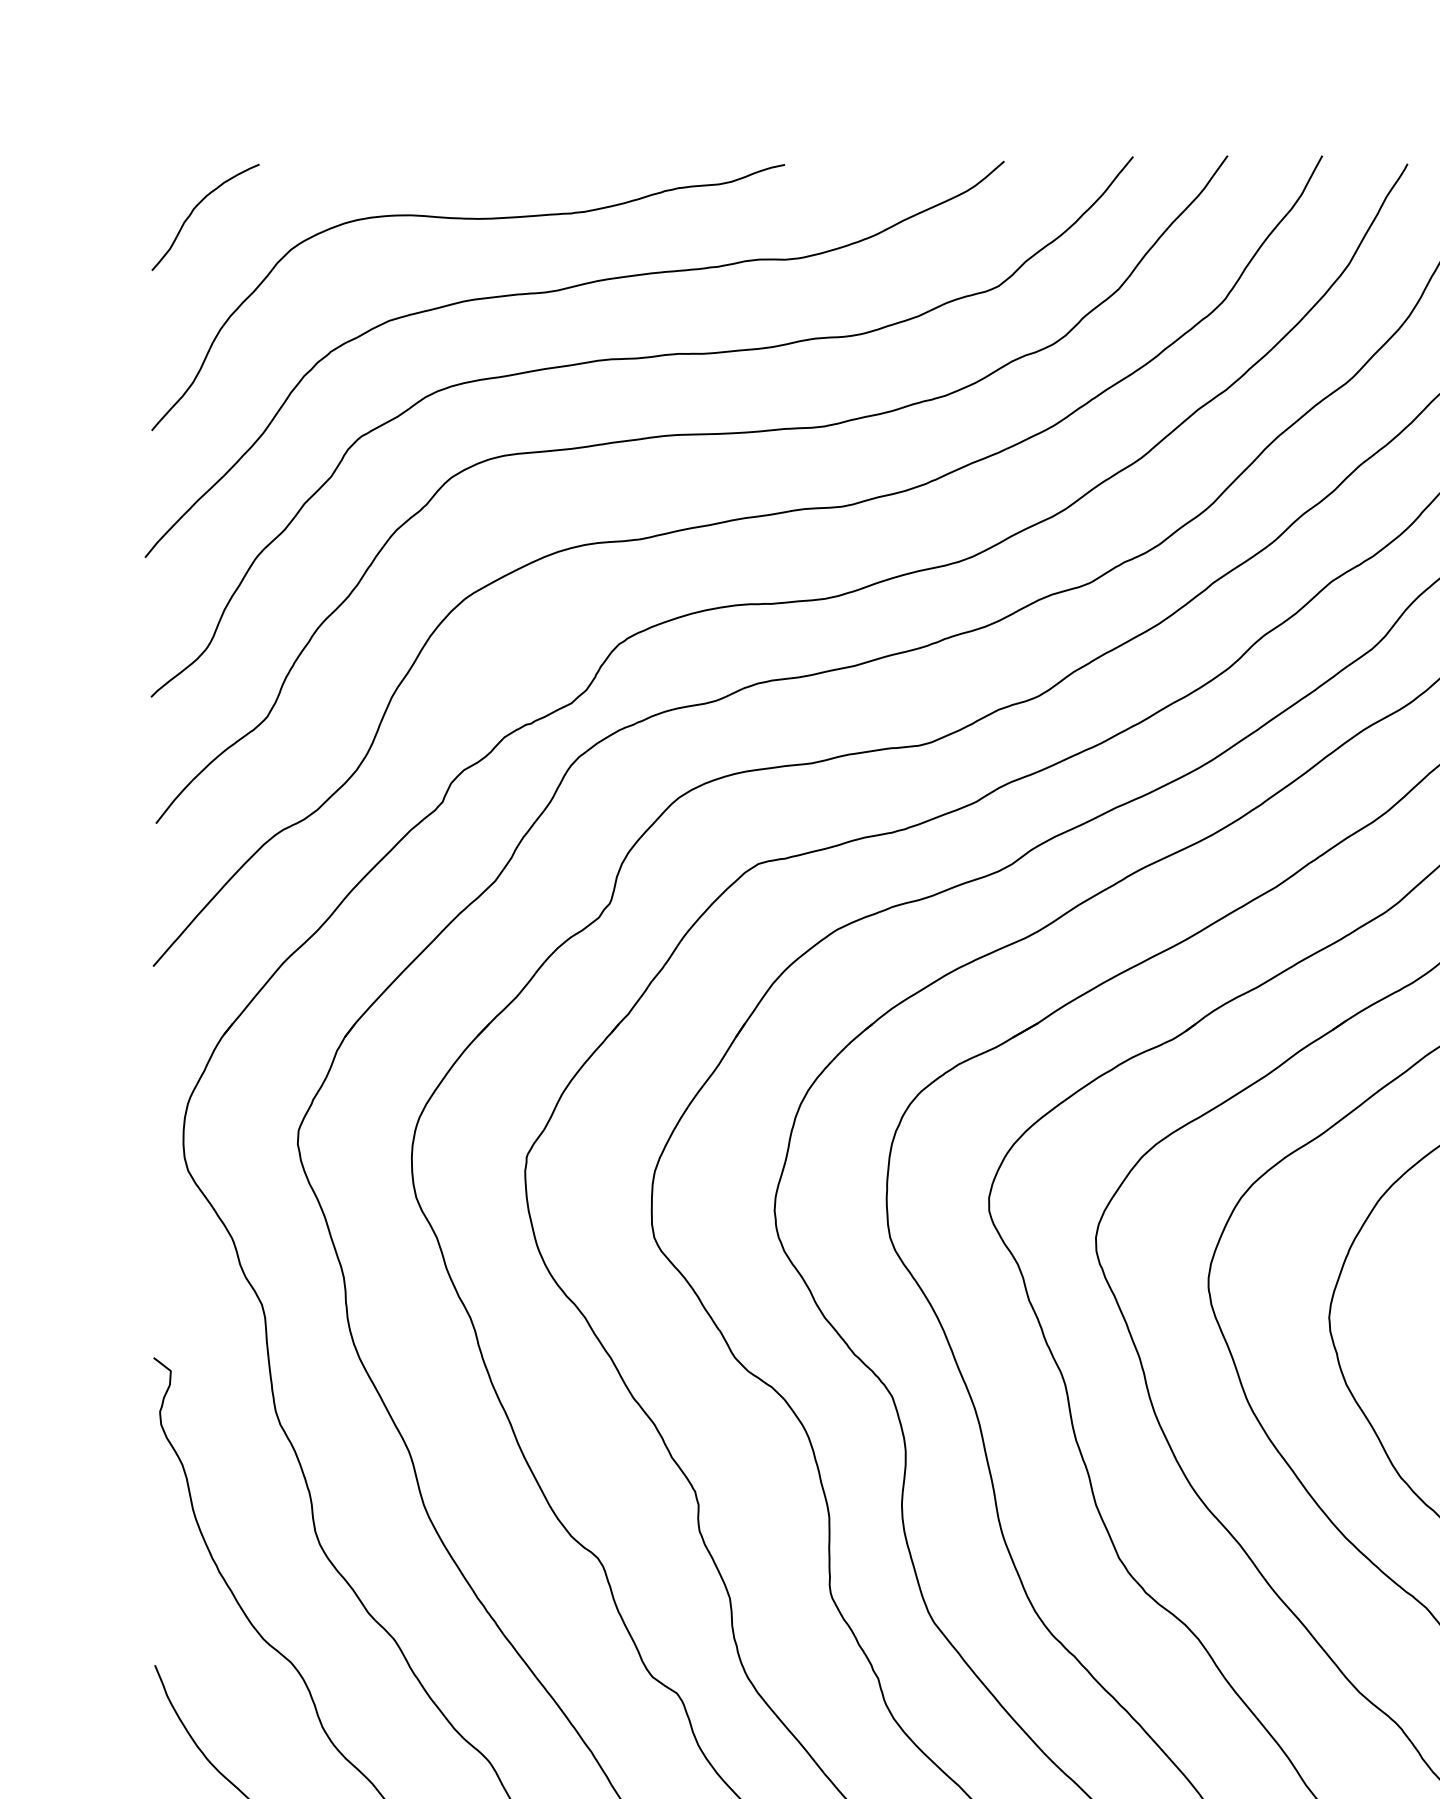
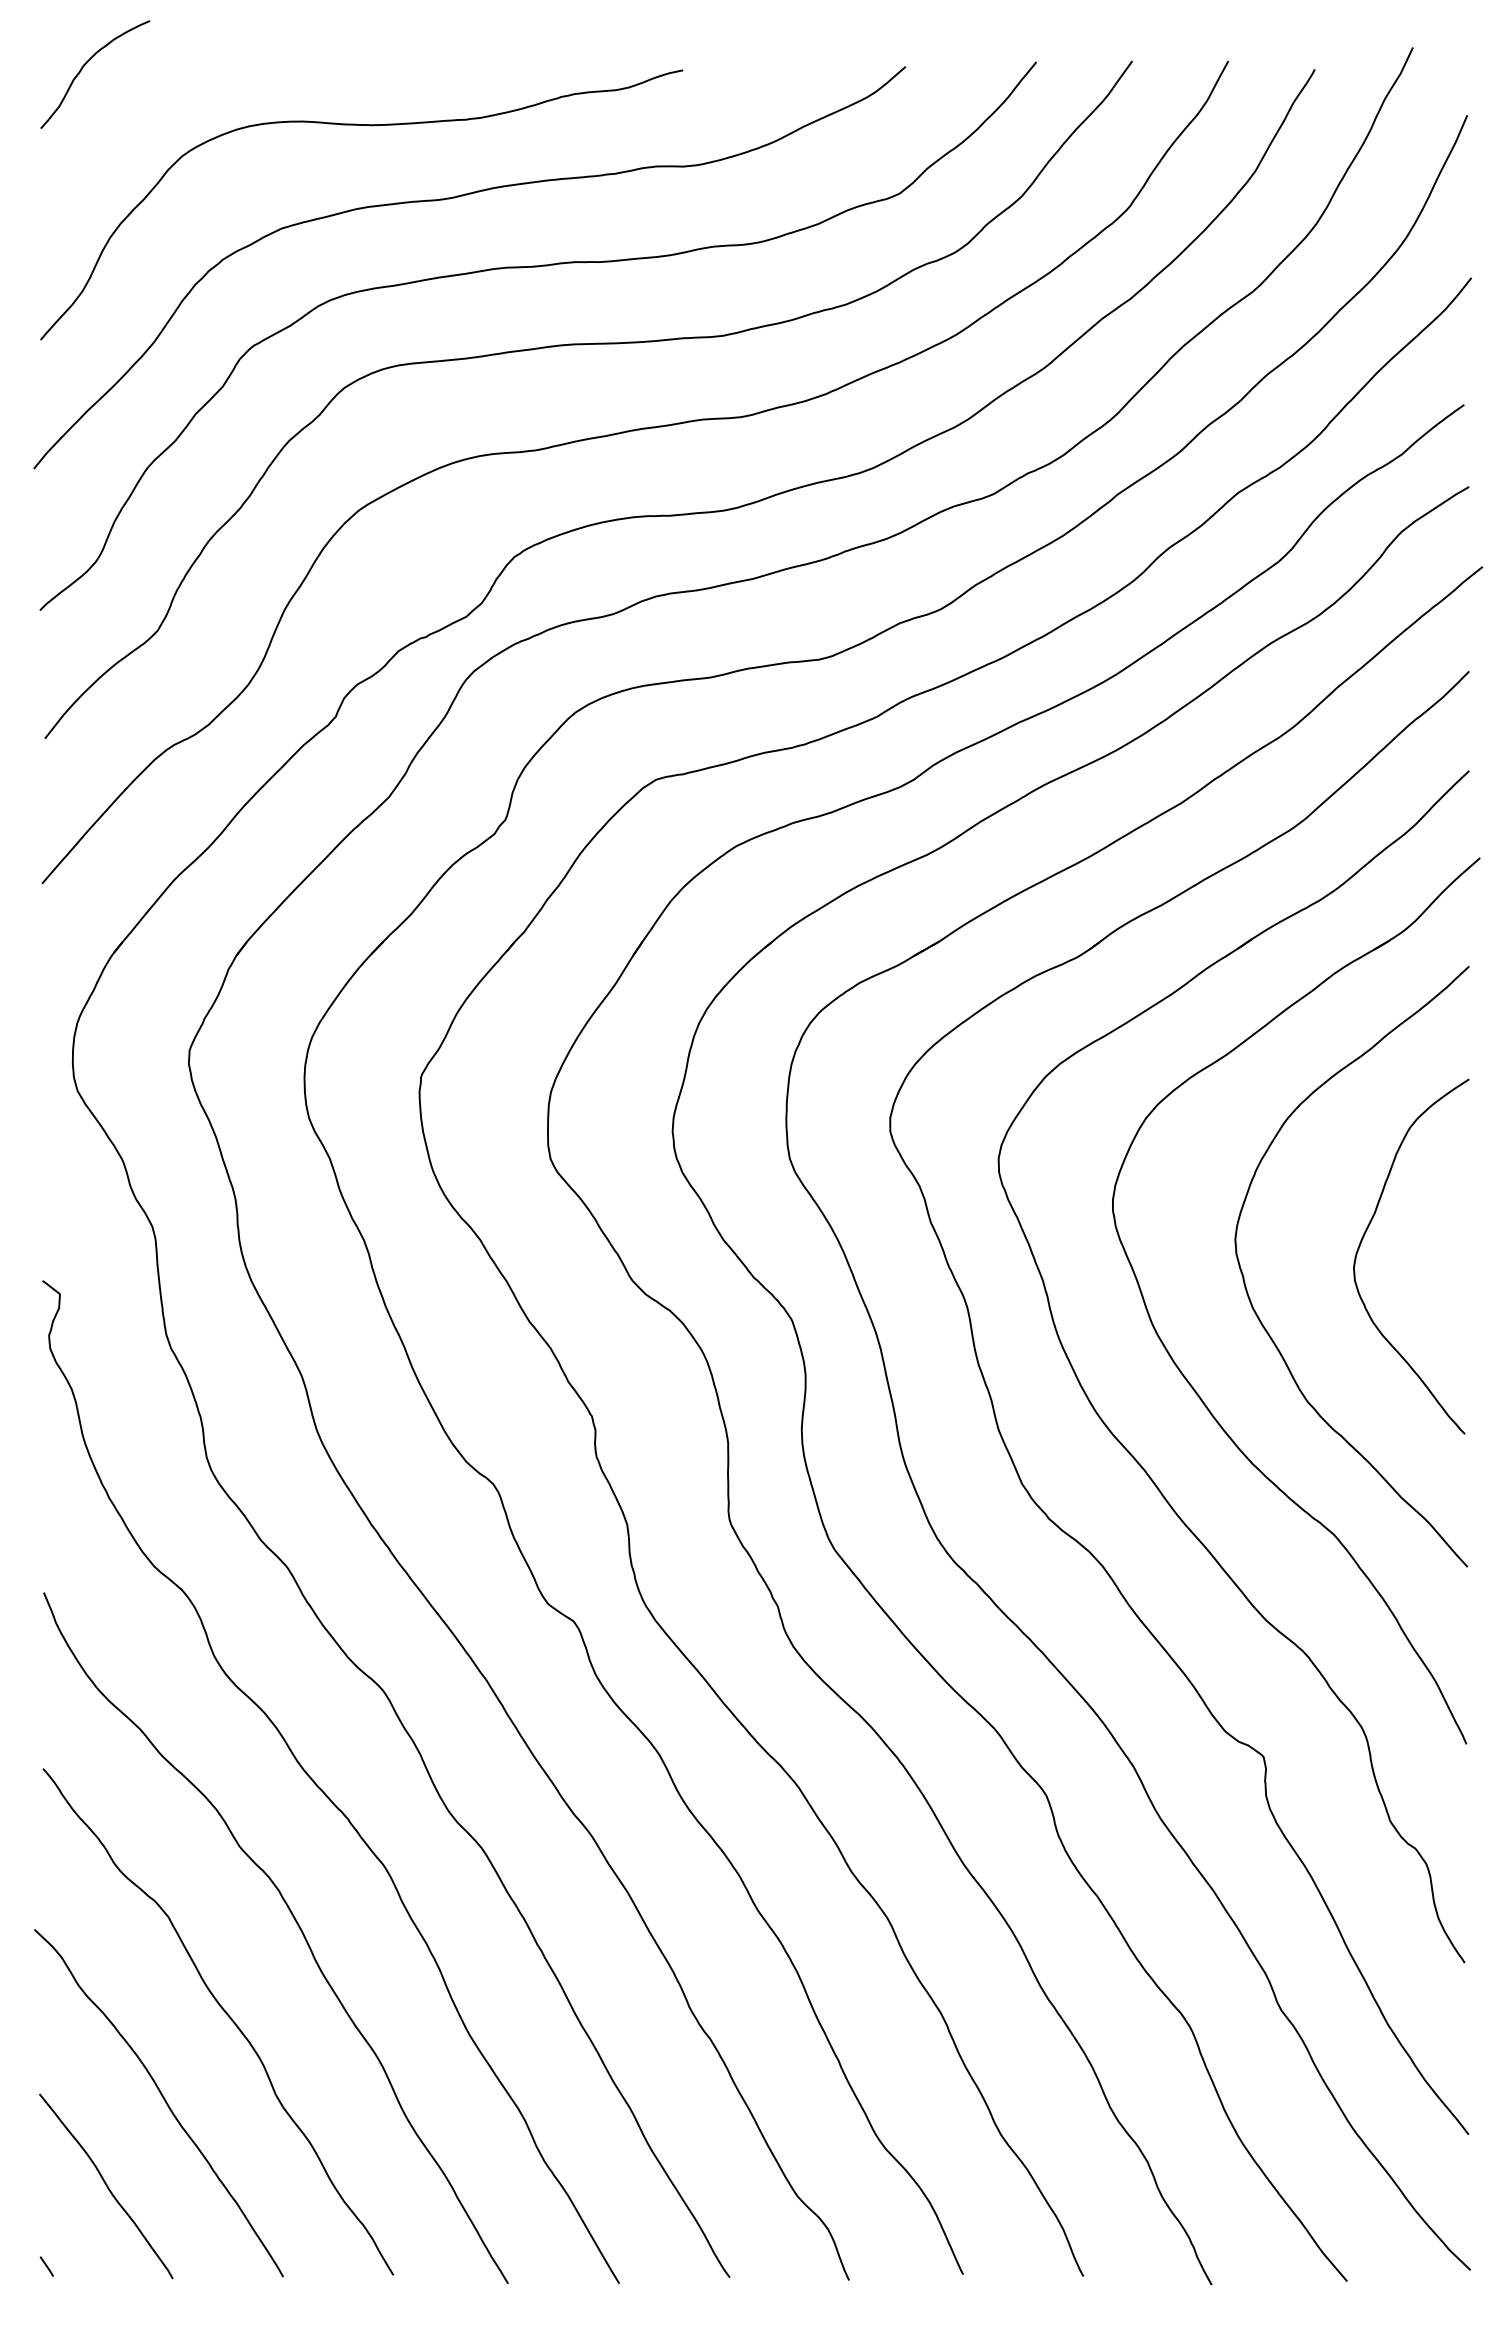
curve: (196, 207) -> (86, 64), moved

